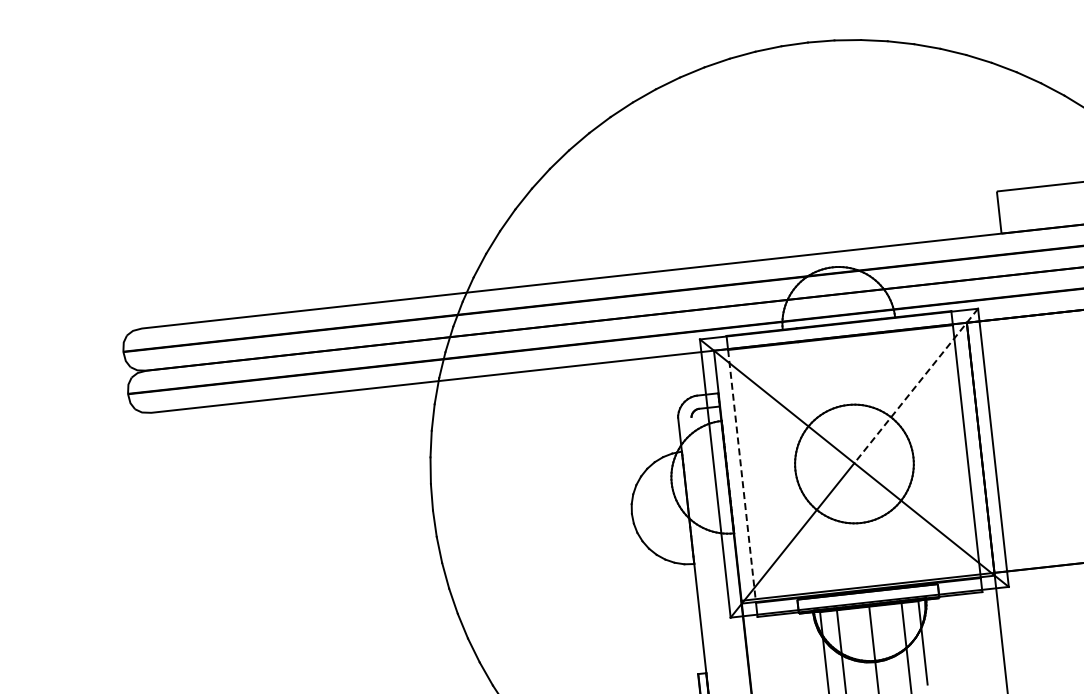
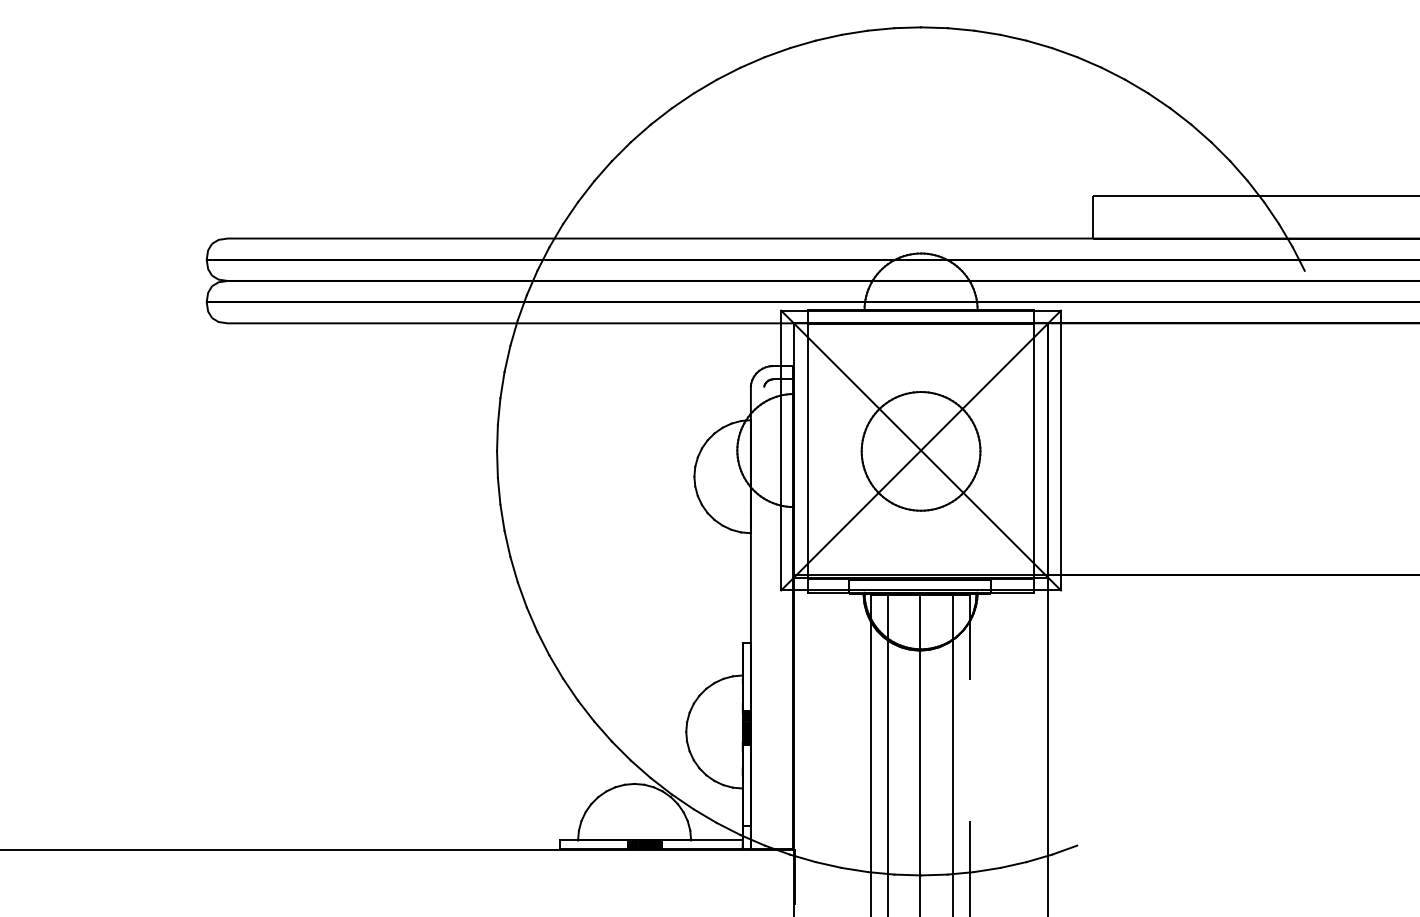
line: (916, 385) -> (991, 380), dashed -> solid
line: (742, 476) -> (808, 451), dashed -> solid

